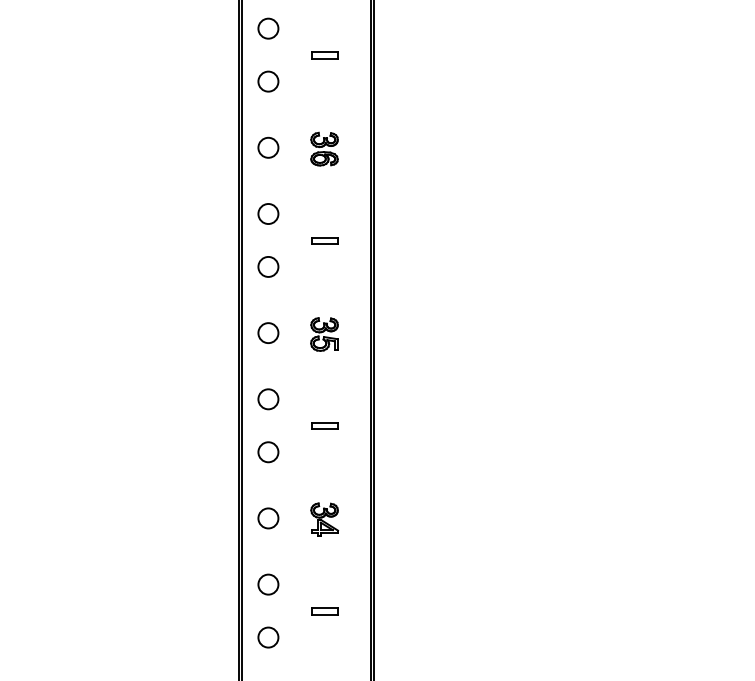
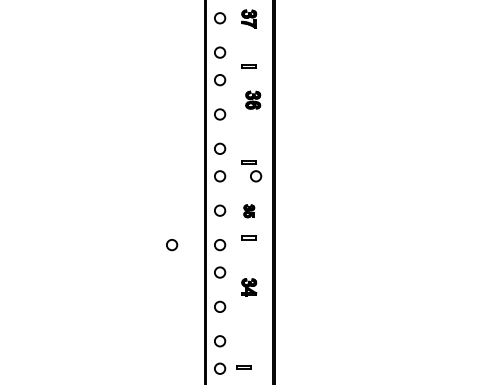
part: (325, 147) -> (253, 99), moved
circle: (338, 267) -> (256, 176), added
part: (325, 332) -> (249, 210), size x0.7
circle: (176, 400) -> (172, 245), added
part: (323, 425) -> (248, 237), moved
part: (325, 519) -> (249, 287), moved
part: (323, 612) -> (243, 367), moved

